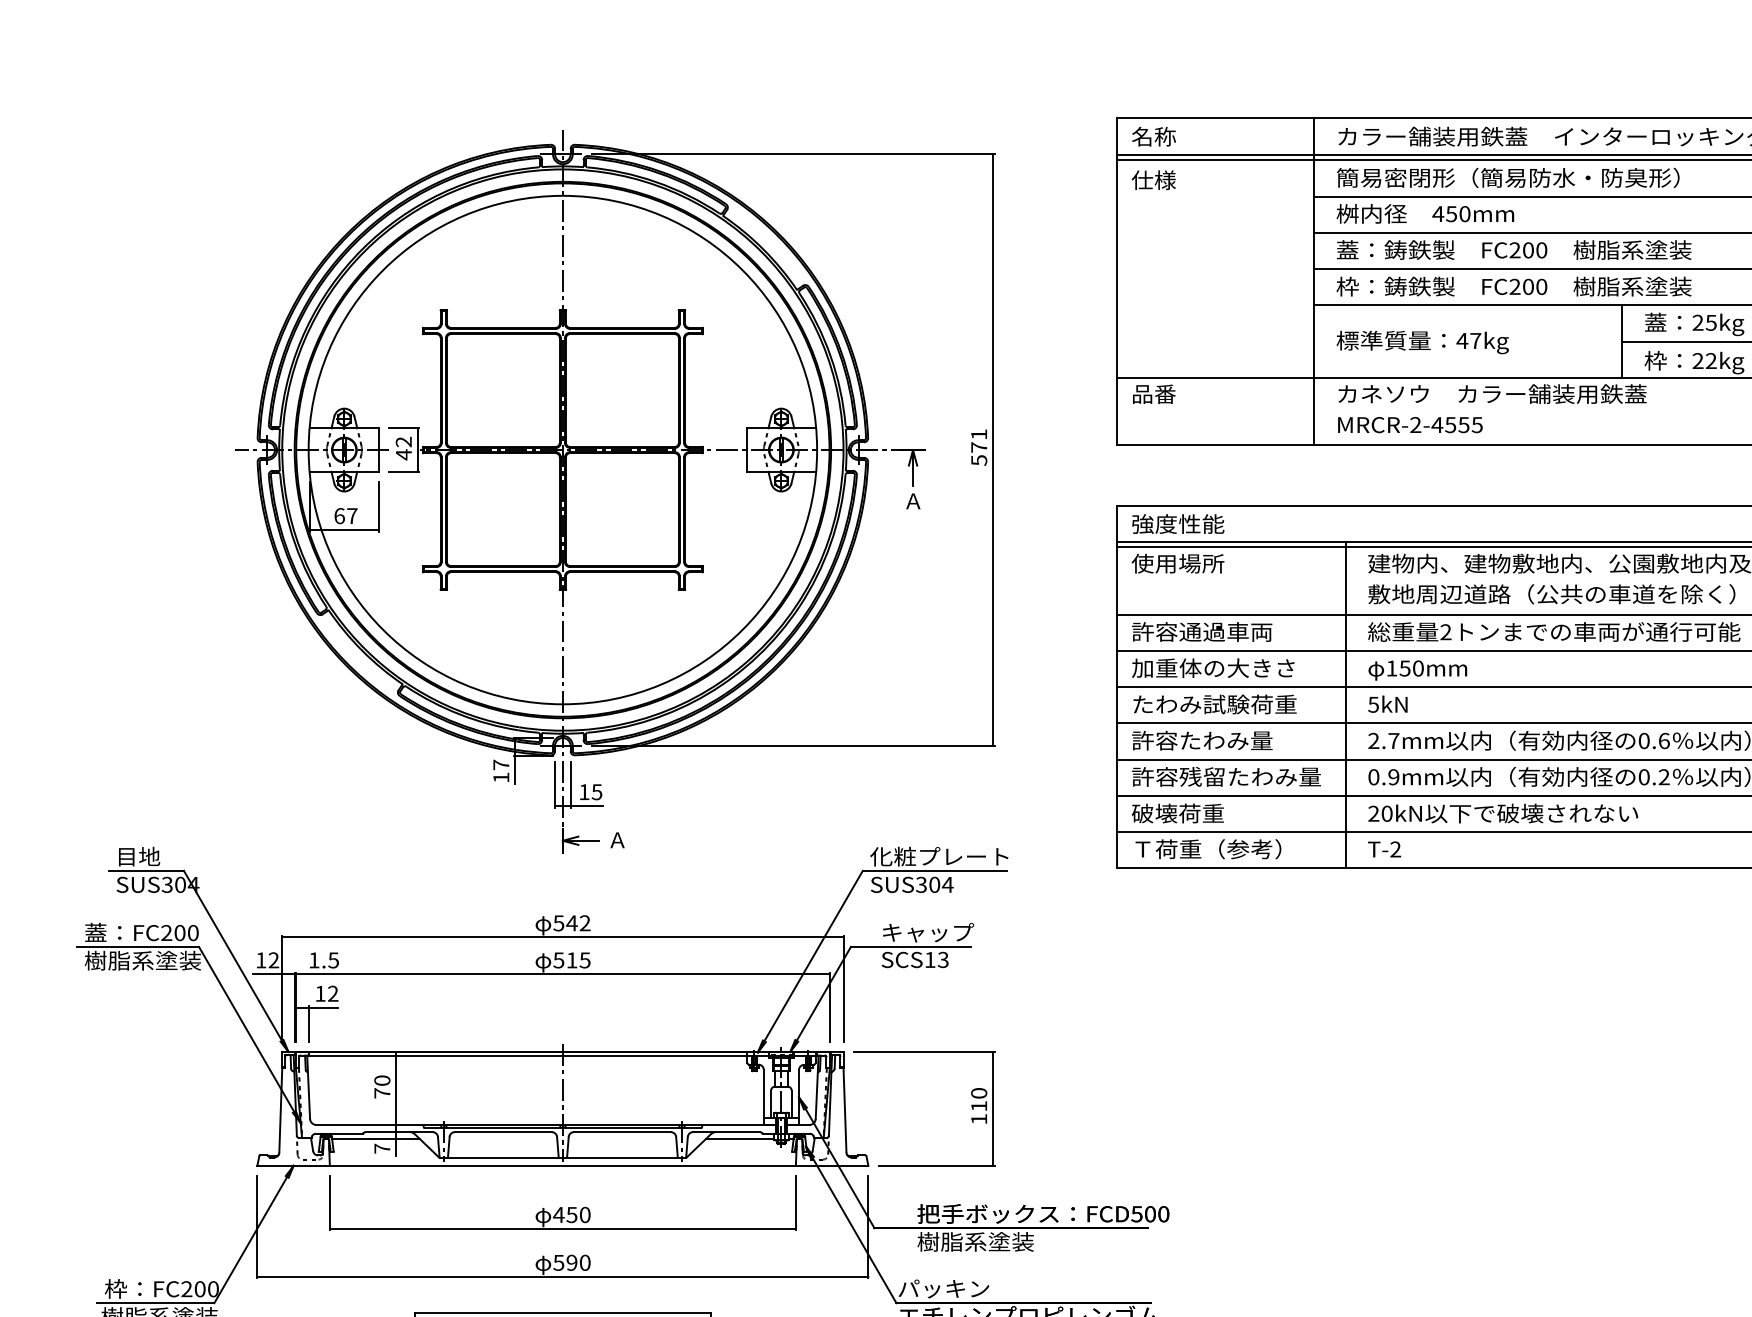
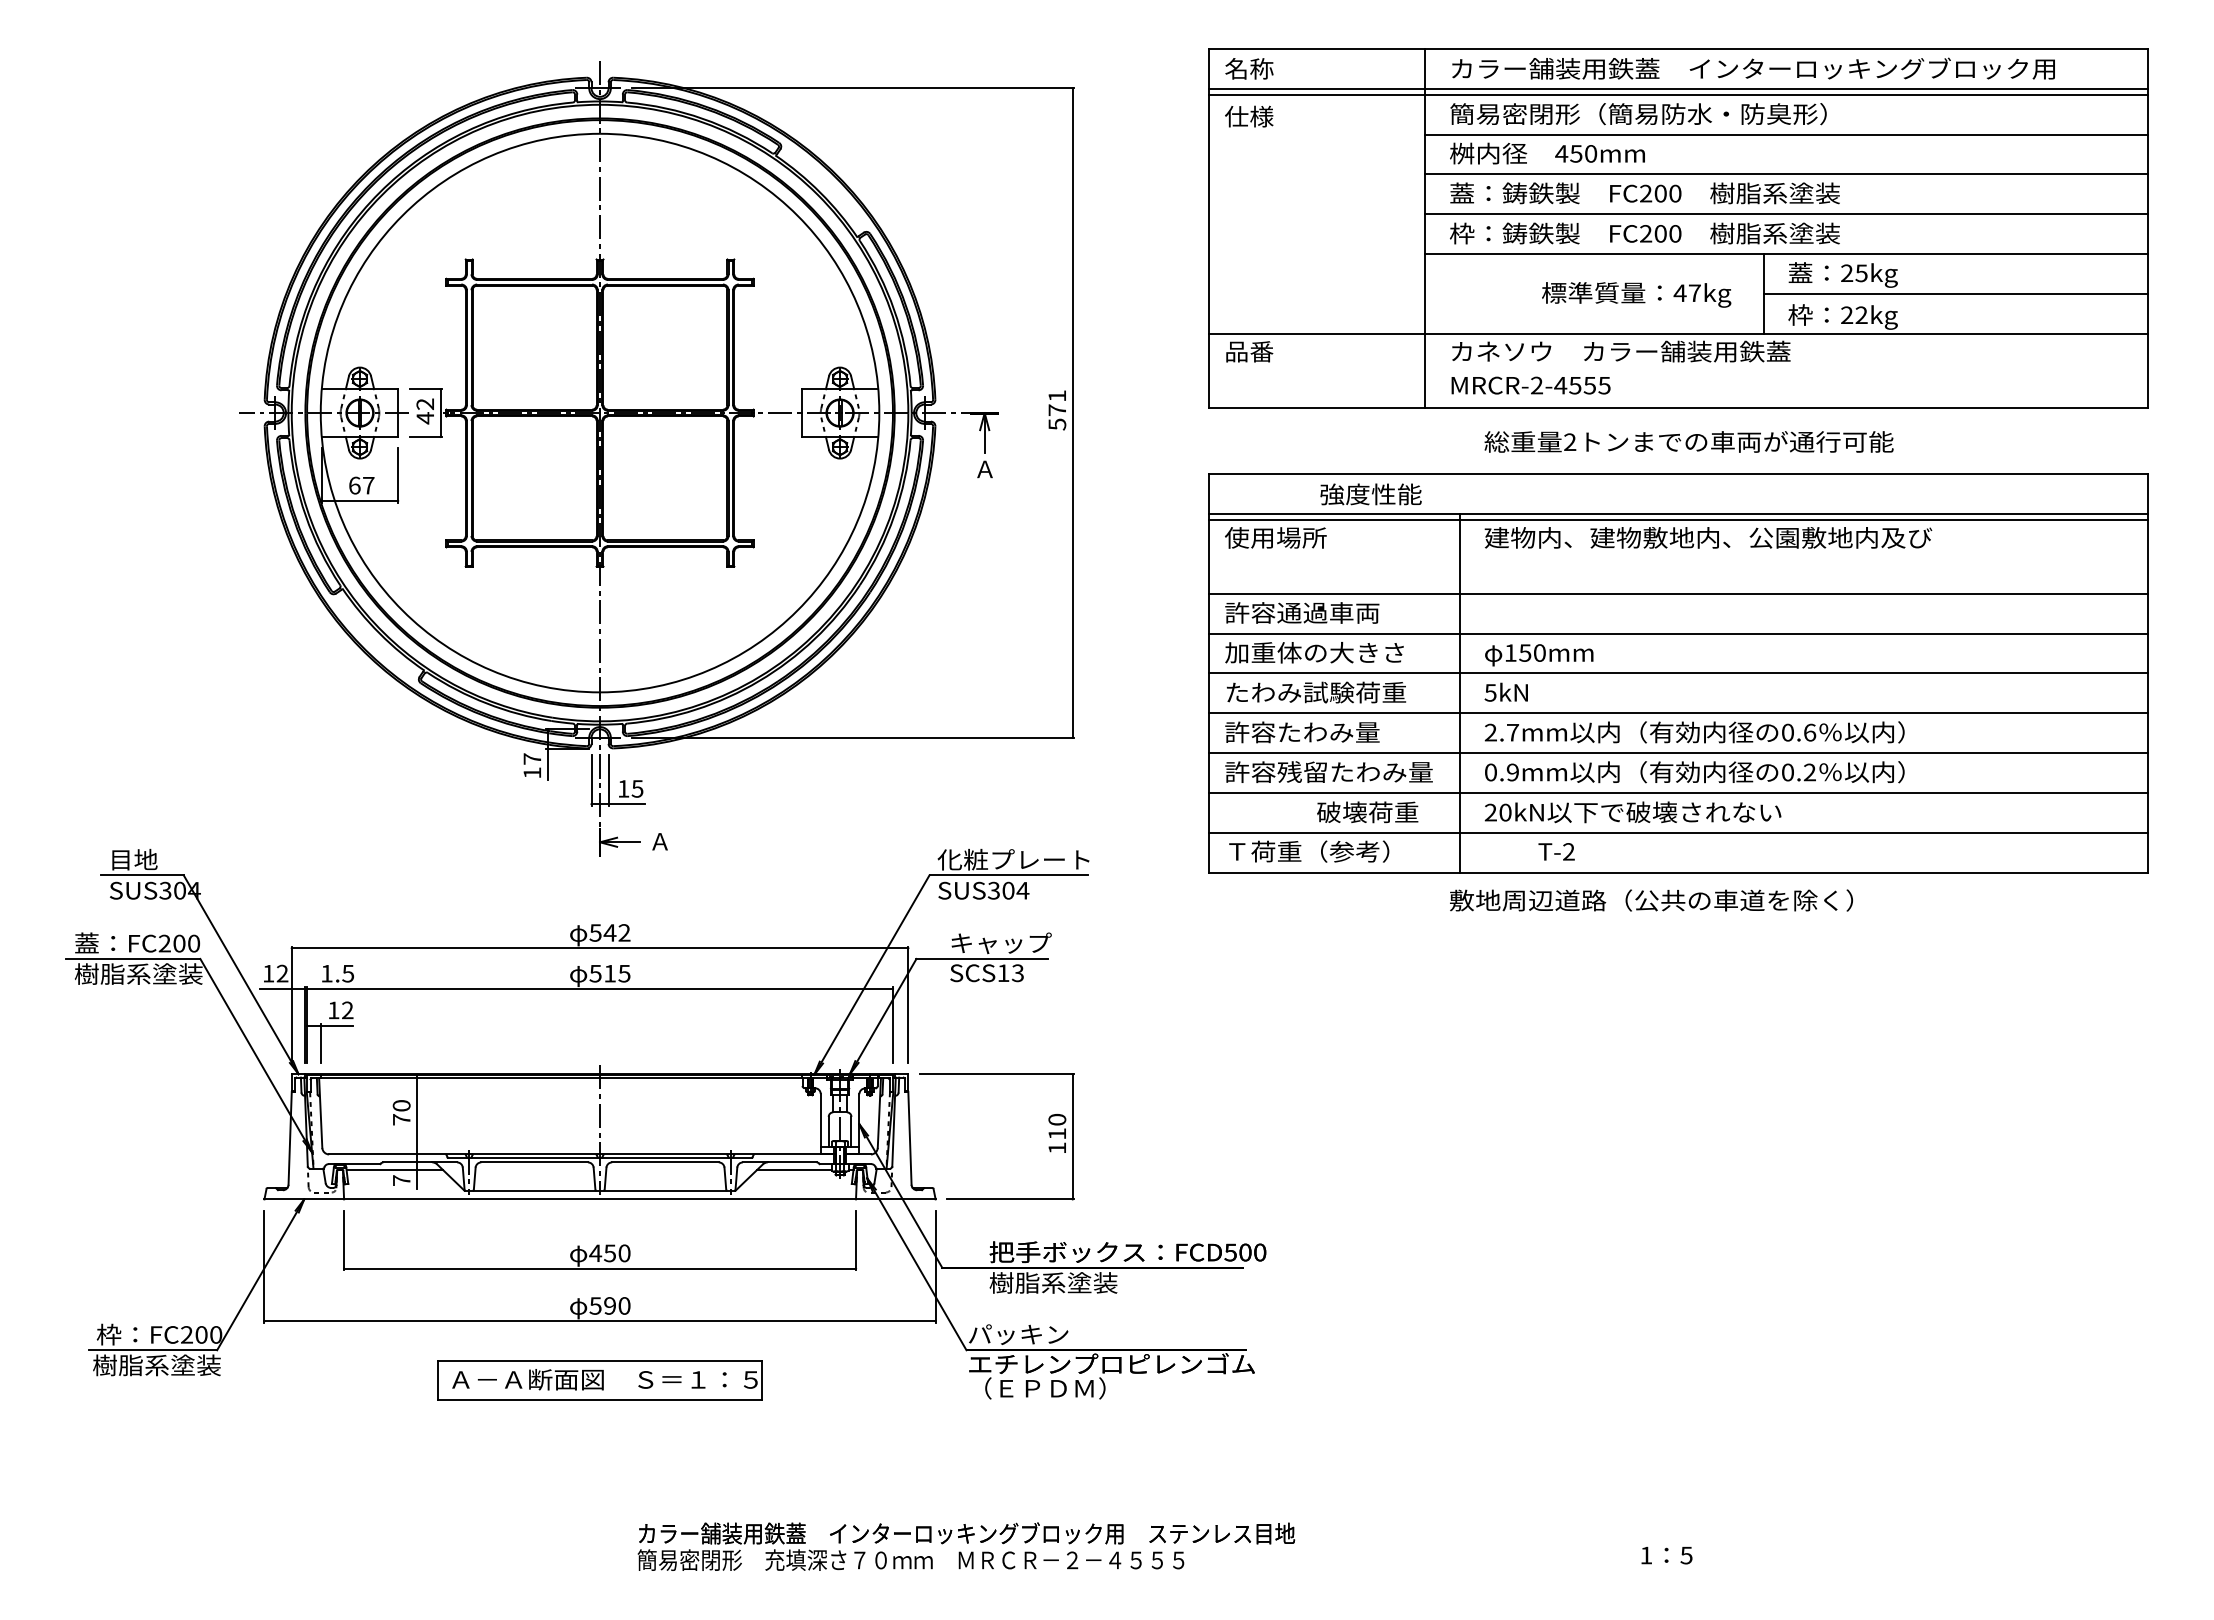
text: (1422, 342) -> (1636, 294), moved
text: (1177, 524) -> (1370, 494), moved
text: (1551, 594) -> (1651, 900), moved
text: (1553, 631) -> (1688, 441), moved
text: (1177, 813) -> (1367, 812), moved
text: (1384, 849) -> (1556, 851), moved

